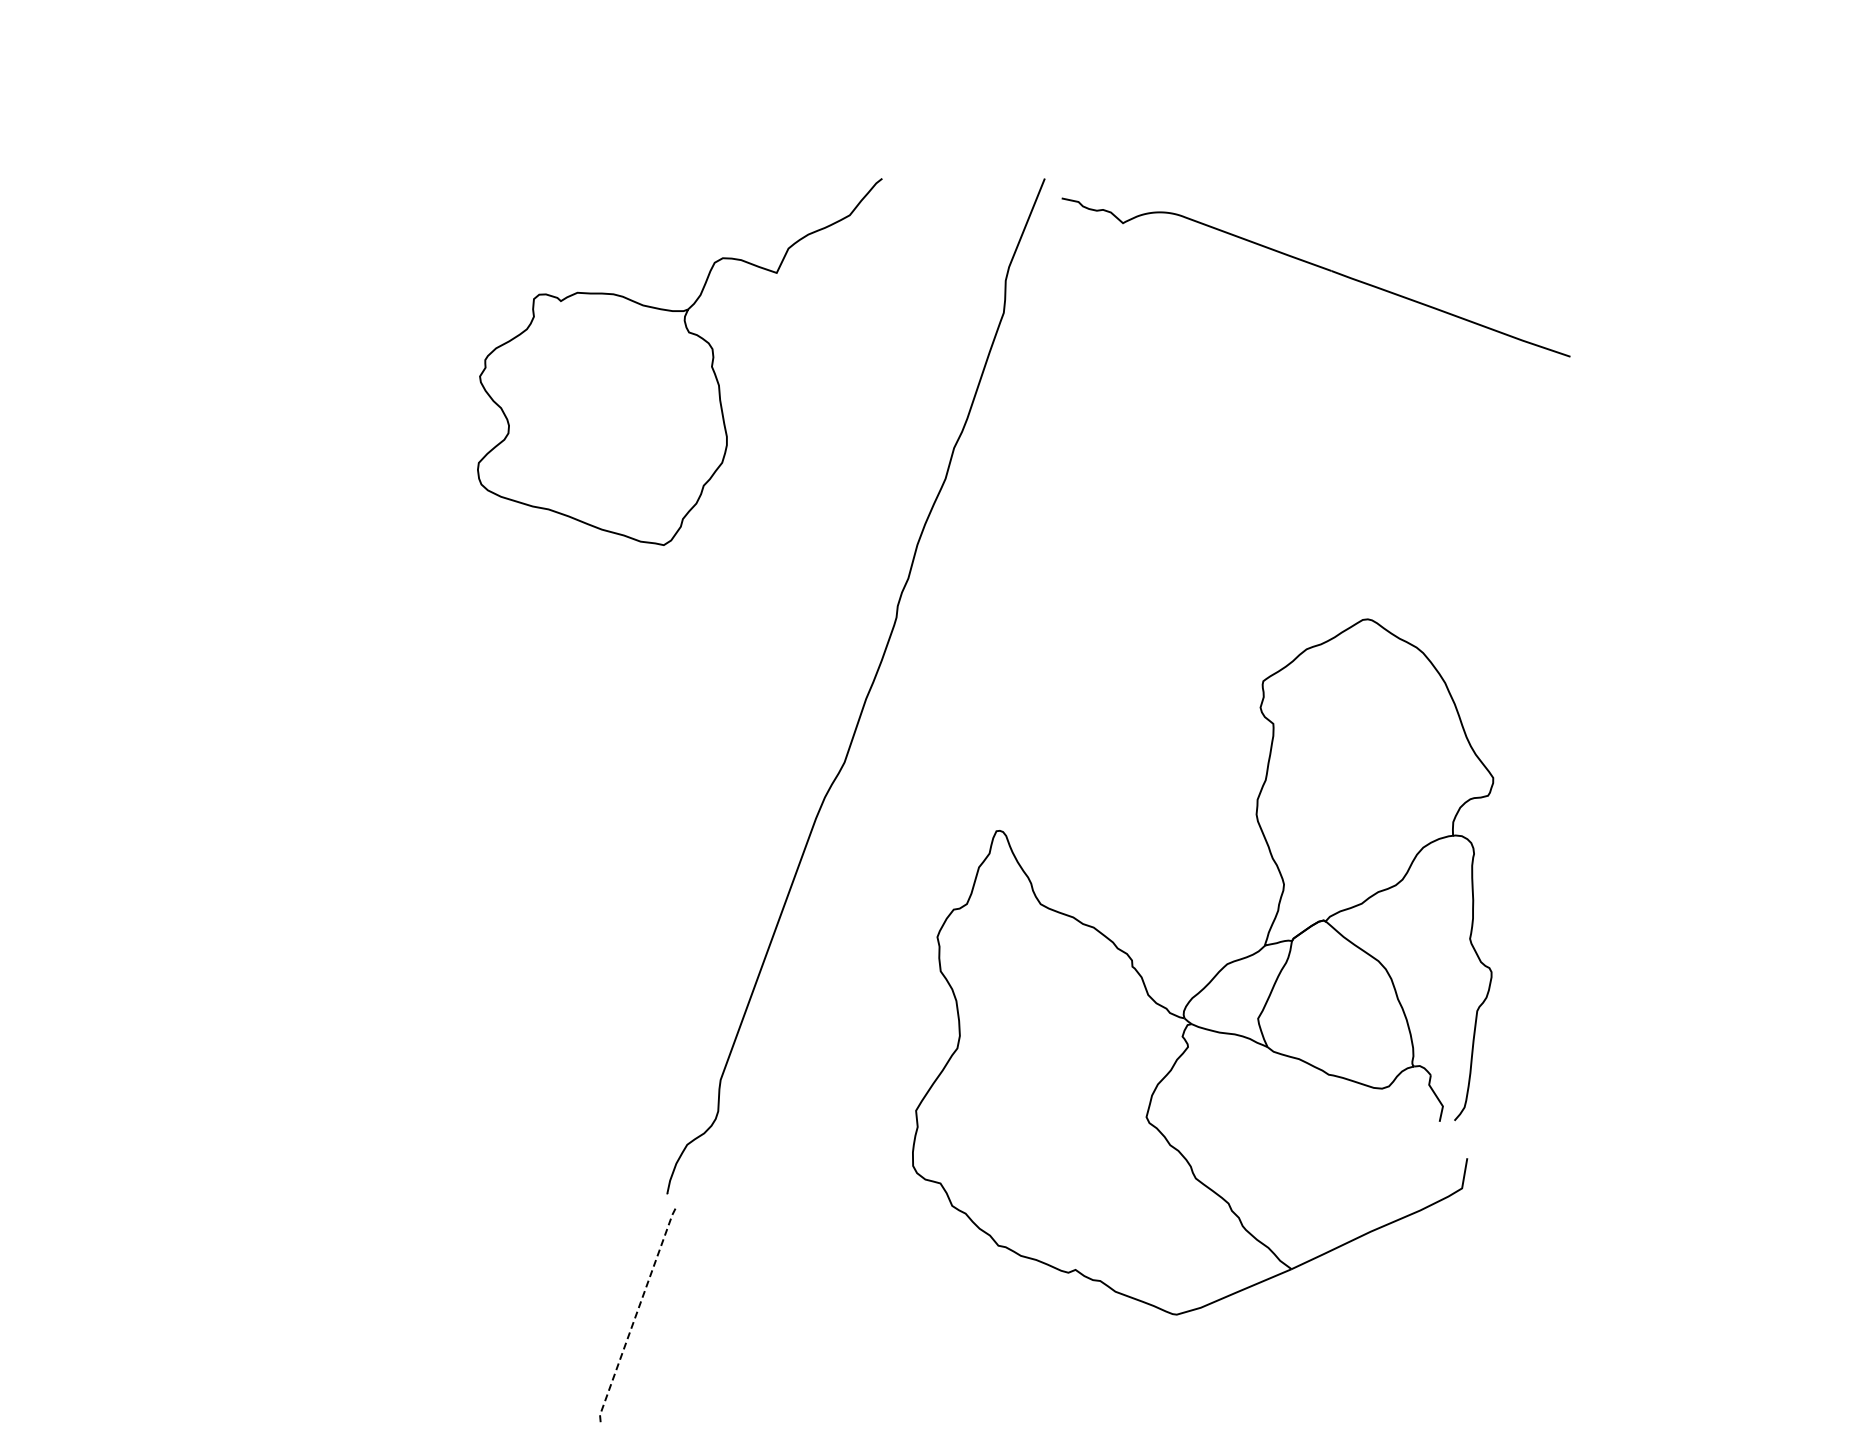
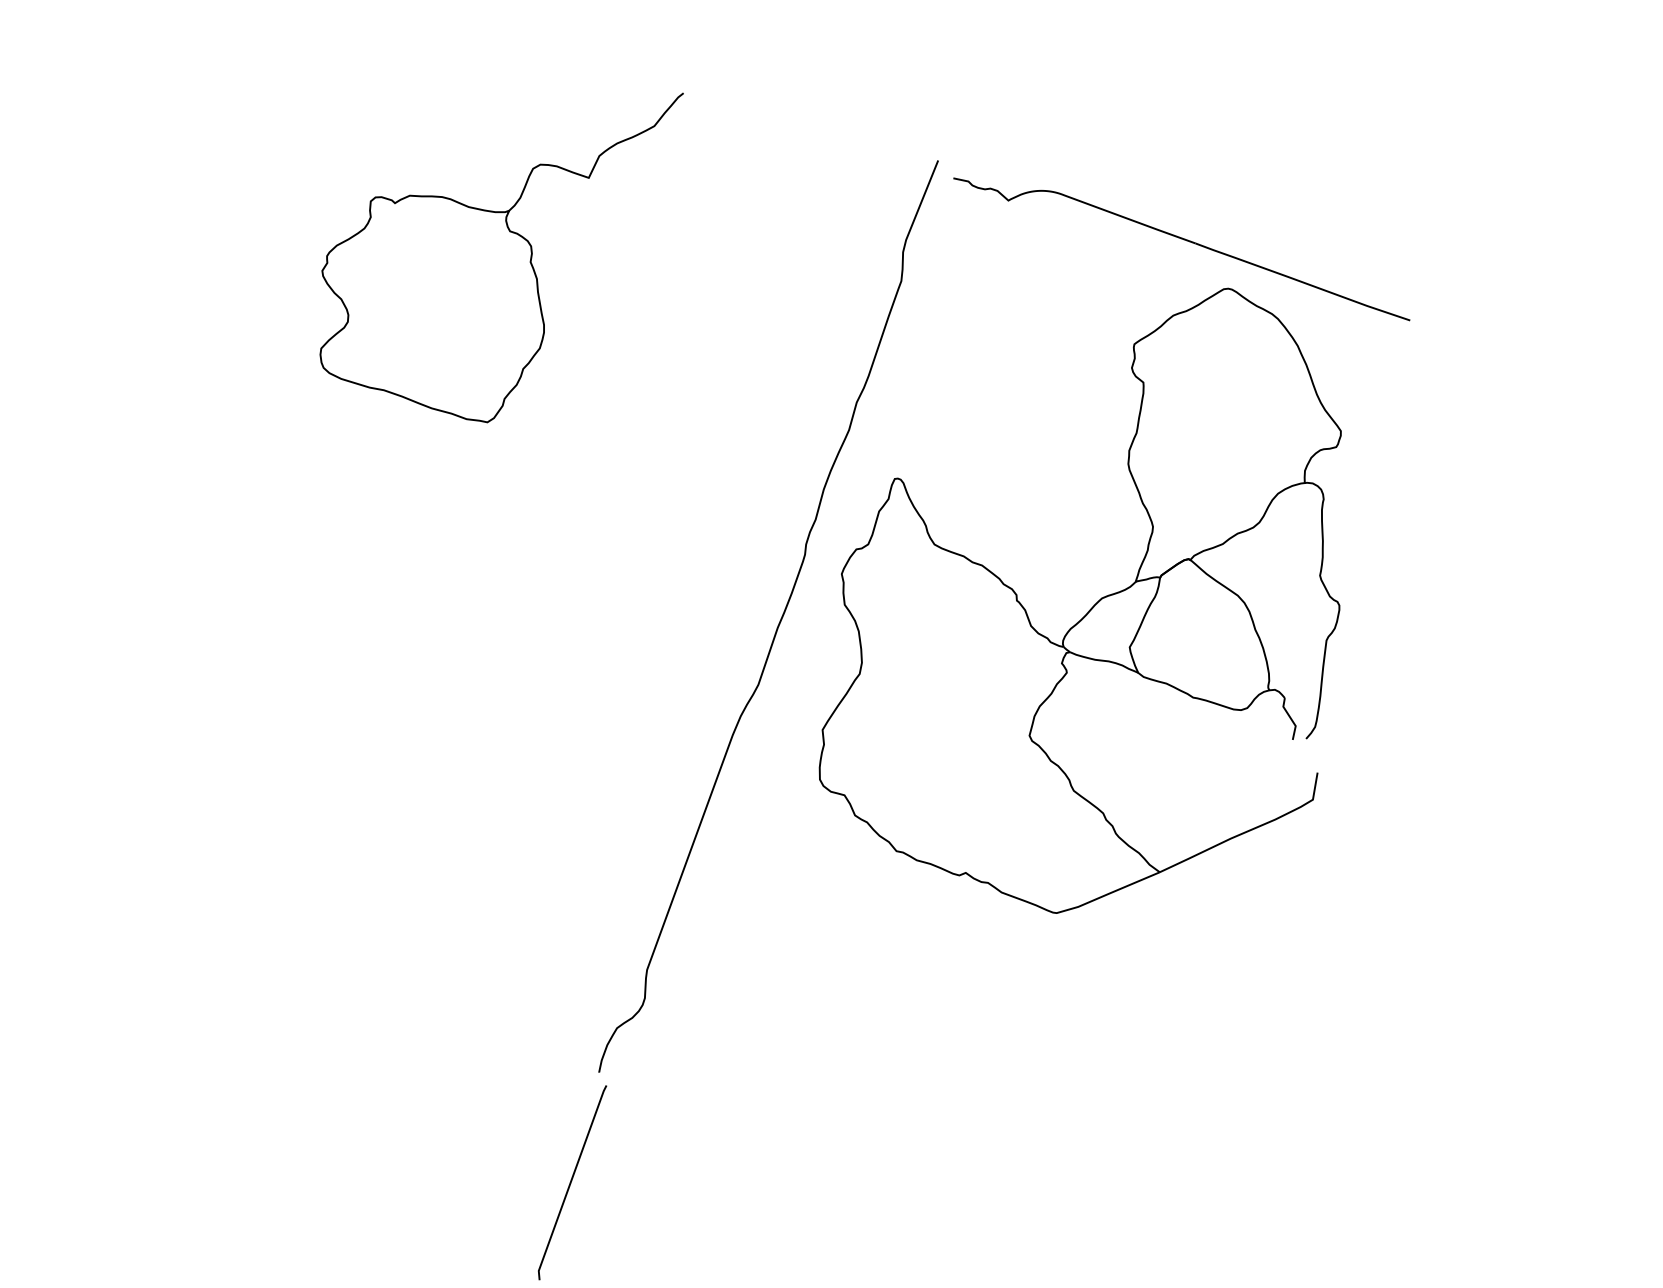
curve: (688, 333) -> (509, 232), moved
part: (1213, 976) -> (1089, 609), moved
line: (635, 1316) -> (570, 1182), dashed -> solid

